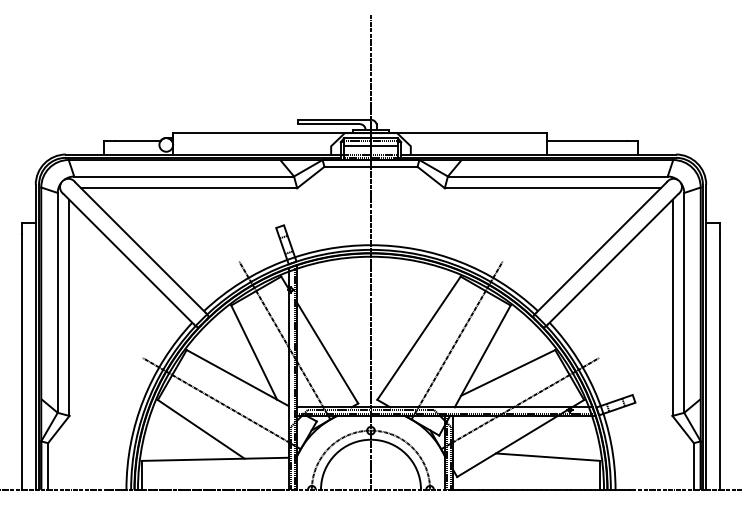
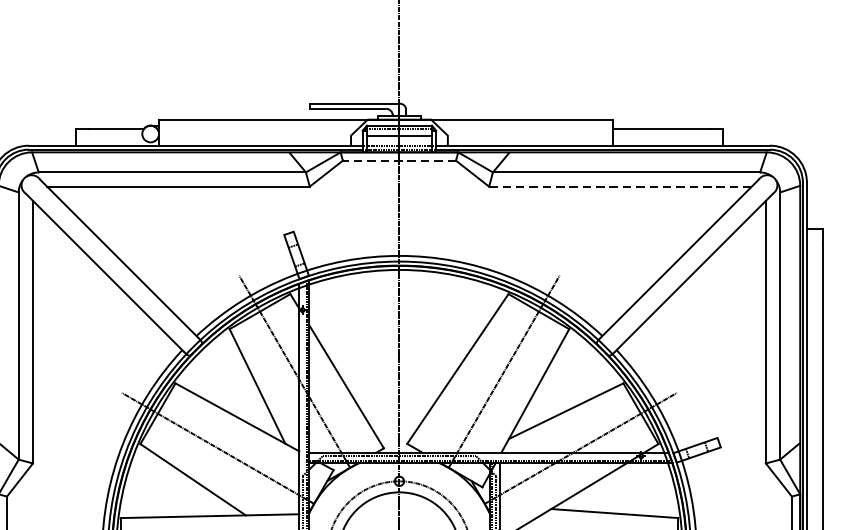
line: (371, 166) -> (400, 160), solid -> dashed
line: (553, 188) -> (621, 186), solid -> dashed

